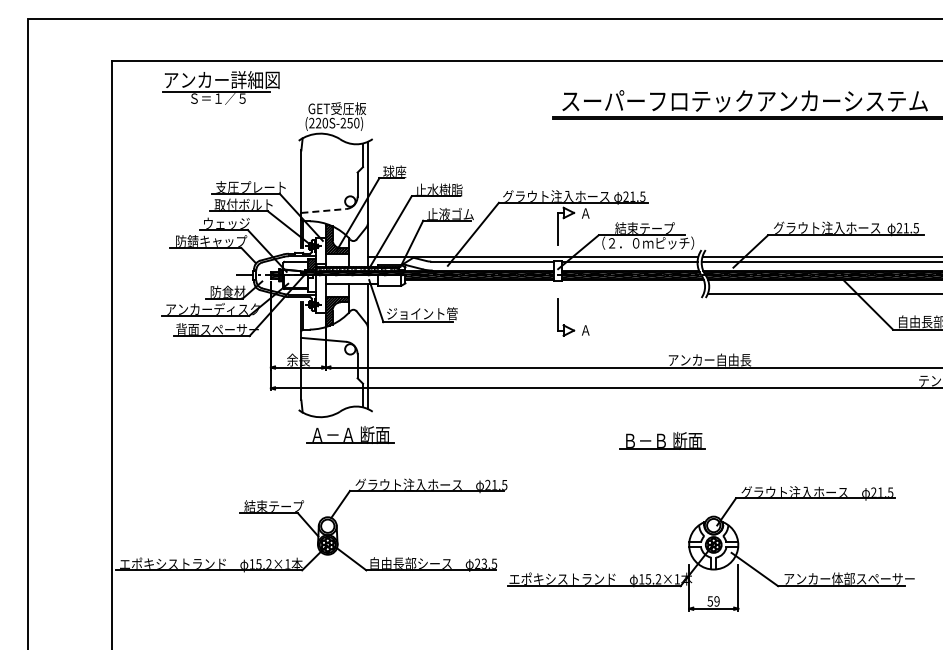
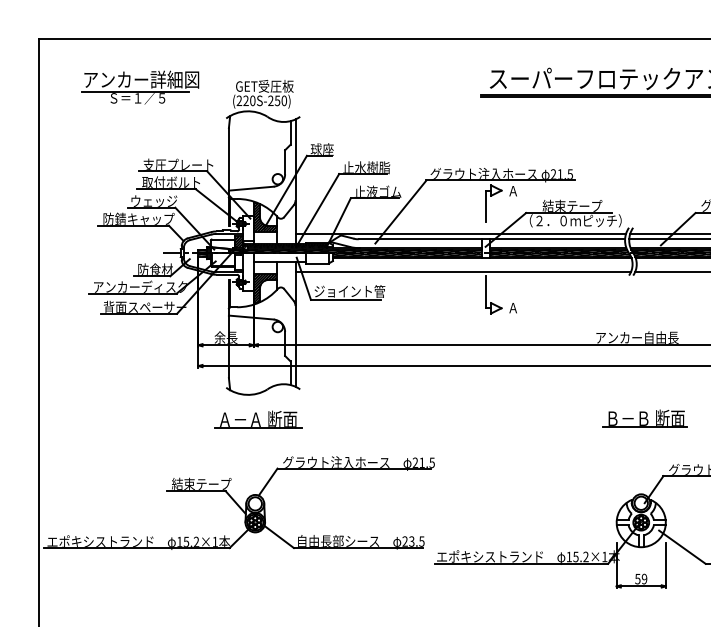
part: (220, 87) -> (140, 87), moved
line: (324, 210) -> (252, 188), dashed -> solid
line: (535, 294) -> (463, 272), added
part: (350, 434) -> (258, 419), moved
part: (662, 440) -> (645, 418), moved

